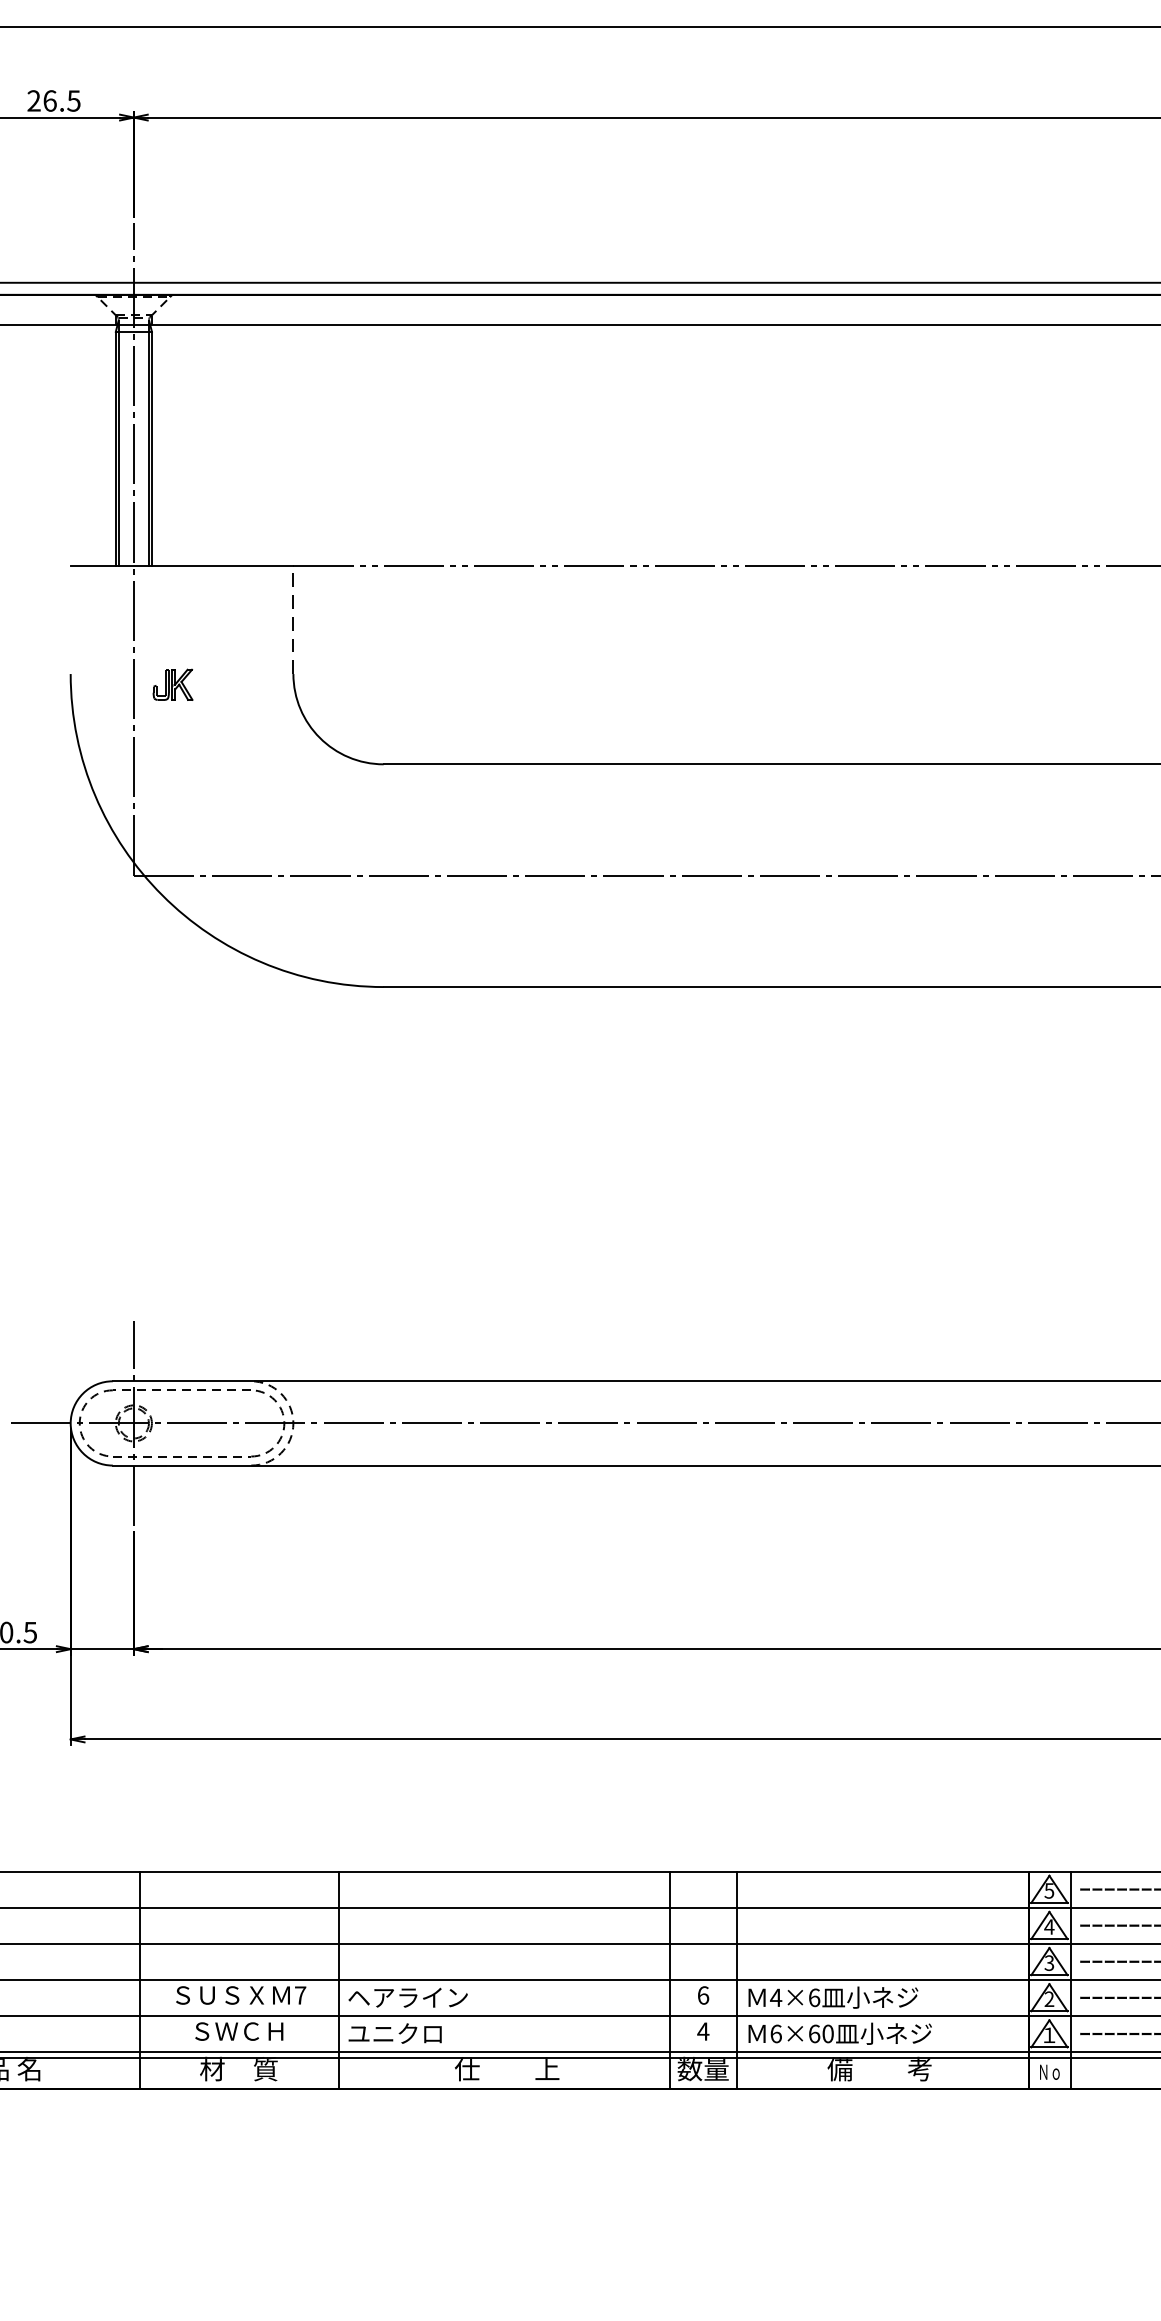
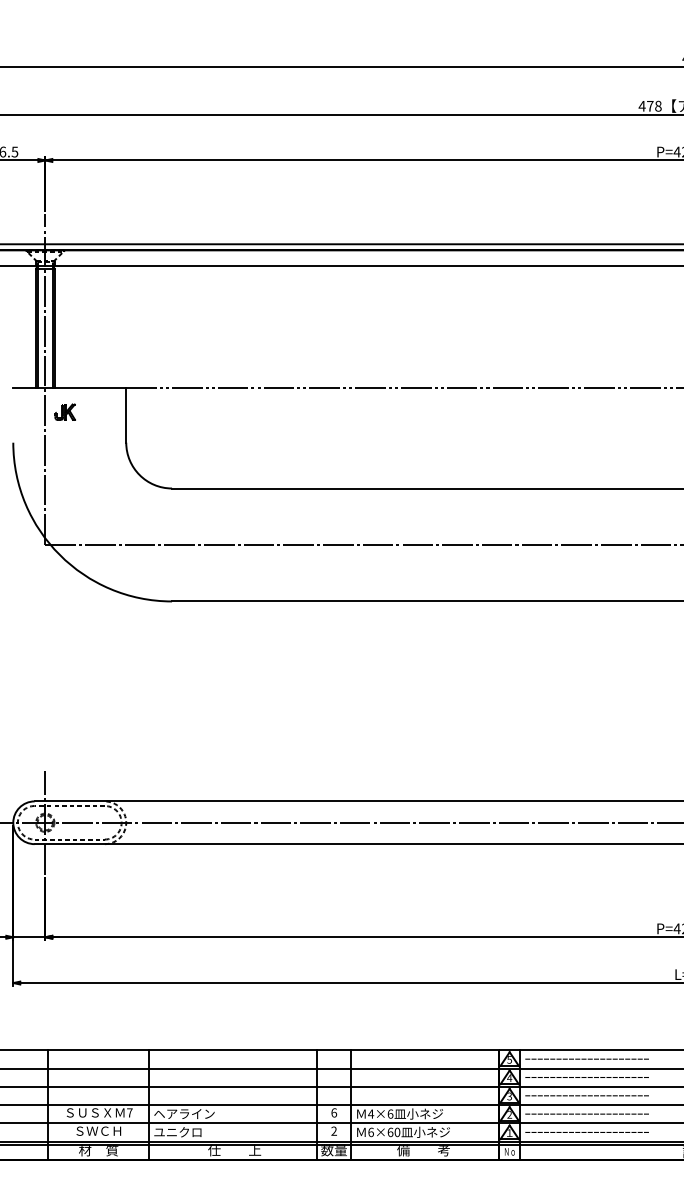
line: (293, 618) -> (126, 414), dashed -> solid
part: (171, 683) -> (64, 411), moved
text: (704, 2030) -> (334, 1130), 4 -> 2

